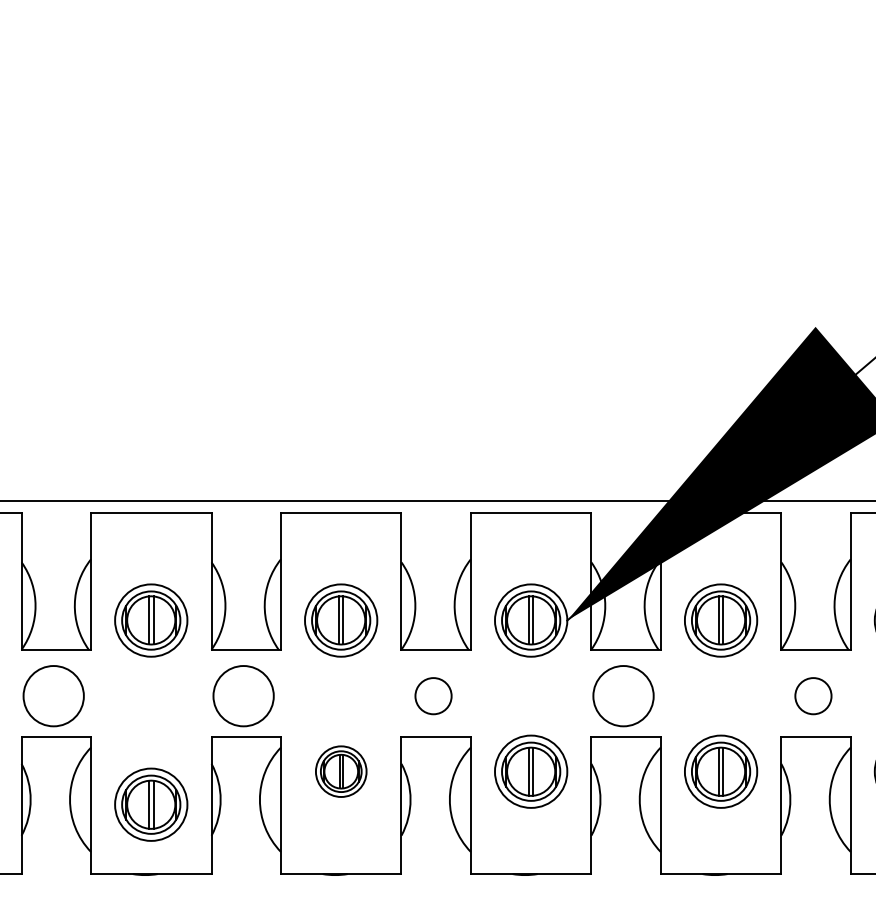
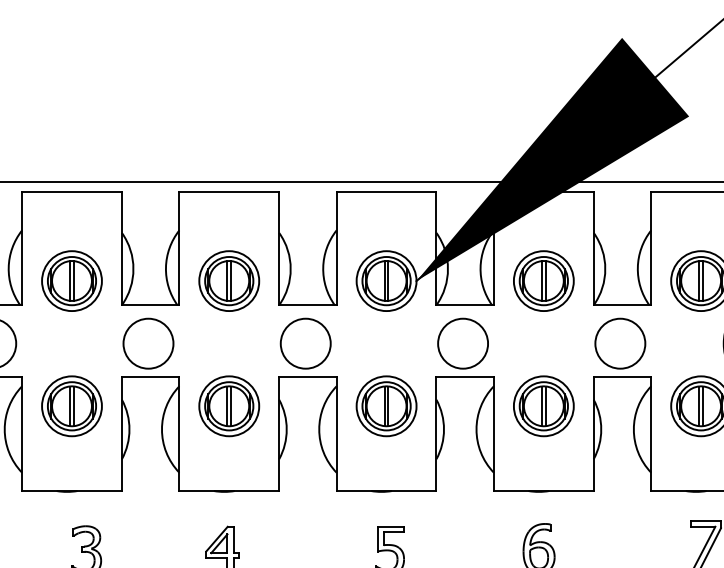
circle: (433, 696) -> (305, 343), size x1.67
circle: (813, 696) -> (620, 343), size x1.67
part: (341, 771) -> (229, 406), size x1.43
part: (151, 804) -> (72, 406), moved

